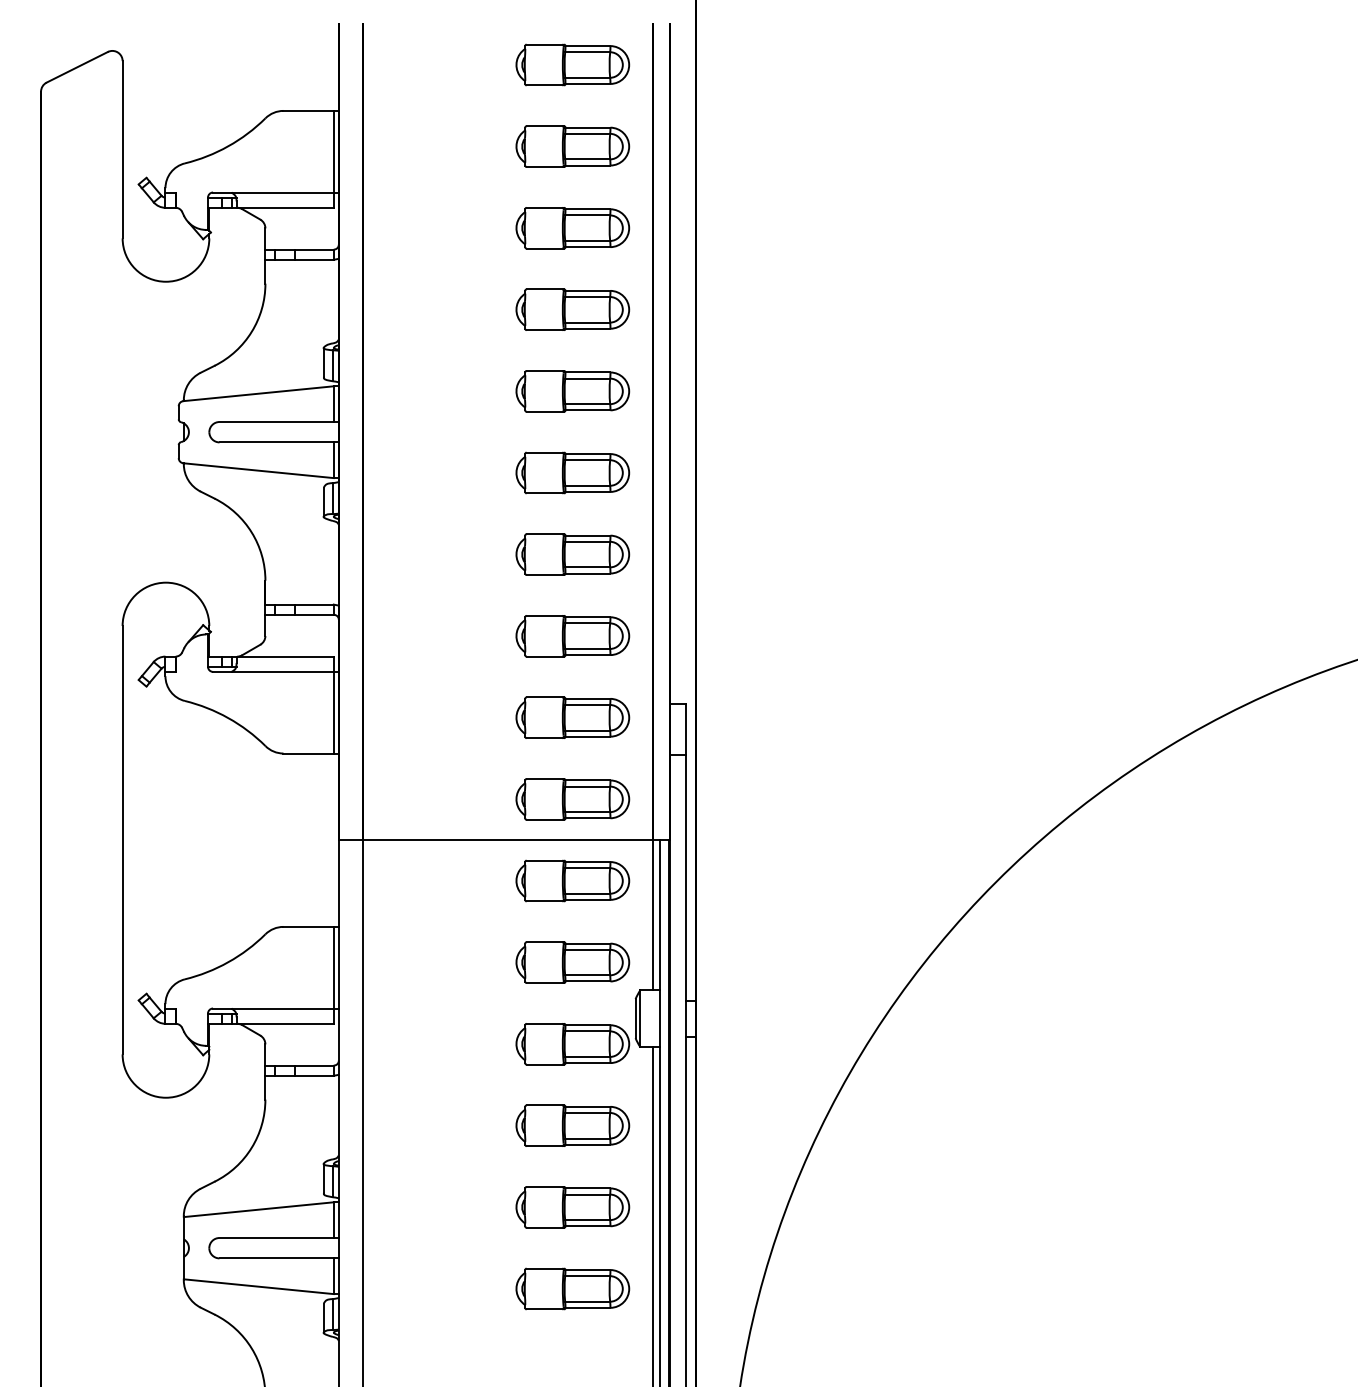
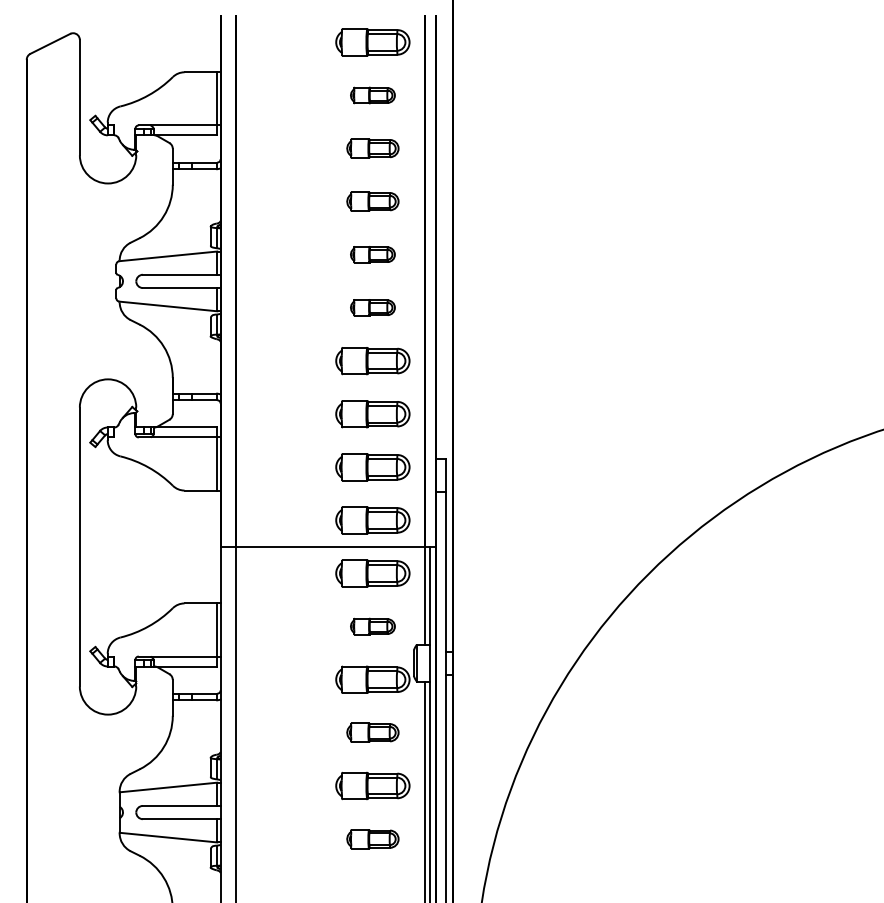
part: (572, 146) -> (372, 95), size x0.6
part: (572, 228) -> (372, 148), size x0.7
part: (572, 309) -> (372, 201), size x0.7
part: (572, 390) -> (372, 254), size x0.6
part: (572, 472) -> (372, 307), size x0.6
part: (572, 962) -> (372, 626), size x0.6
part: (572, 1125) -> (372, 732), size x0.7
part: (572, 1289) -> (372, 839), size x0.7

